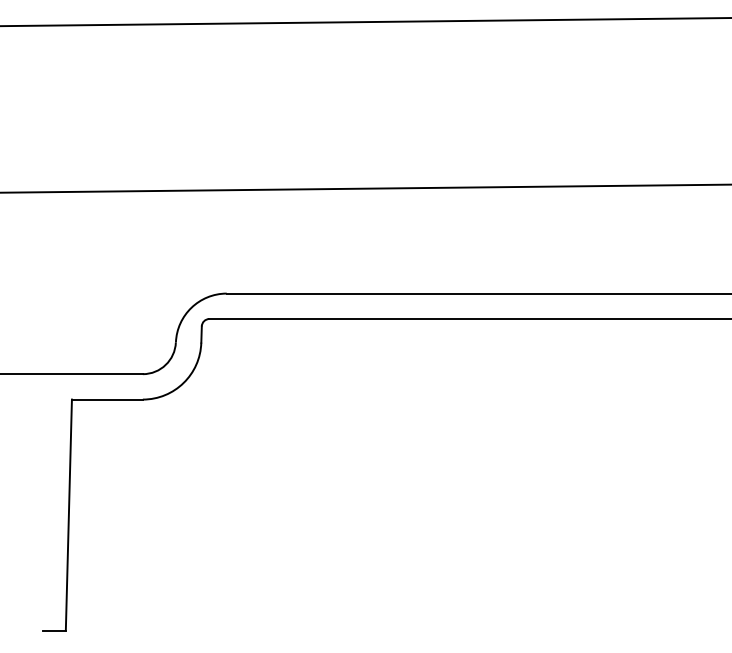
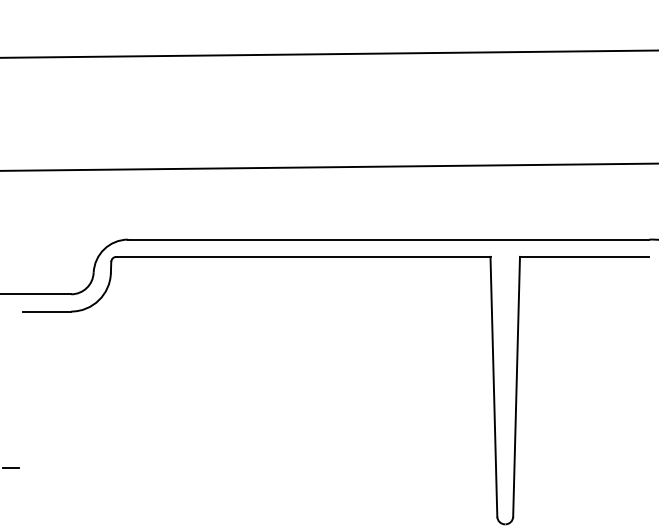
line: (68, 514) -> (20, 389), removed

